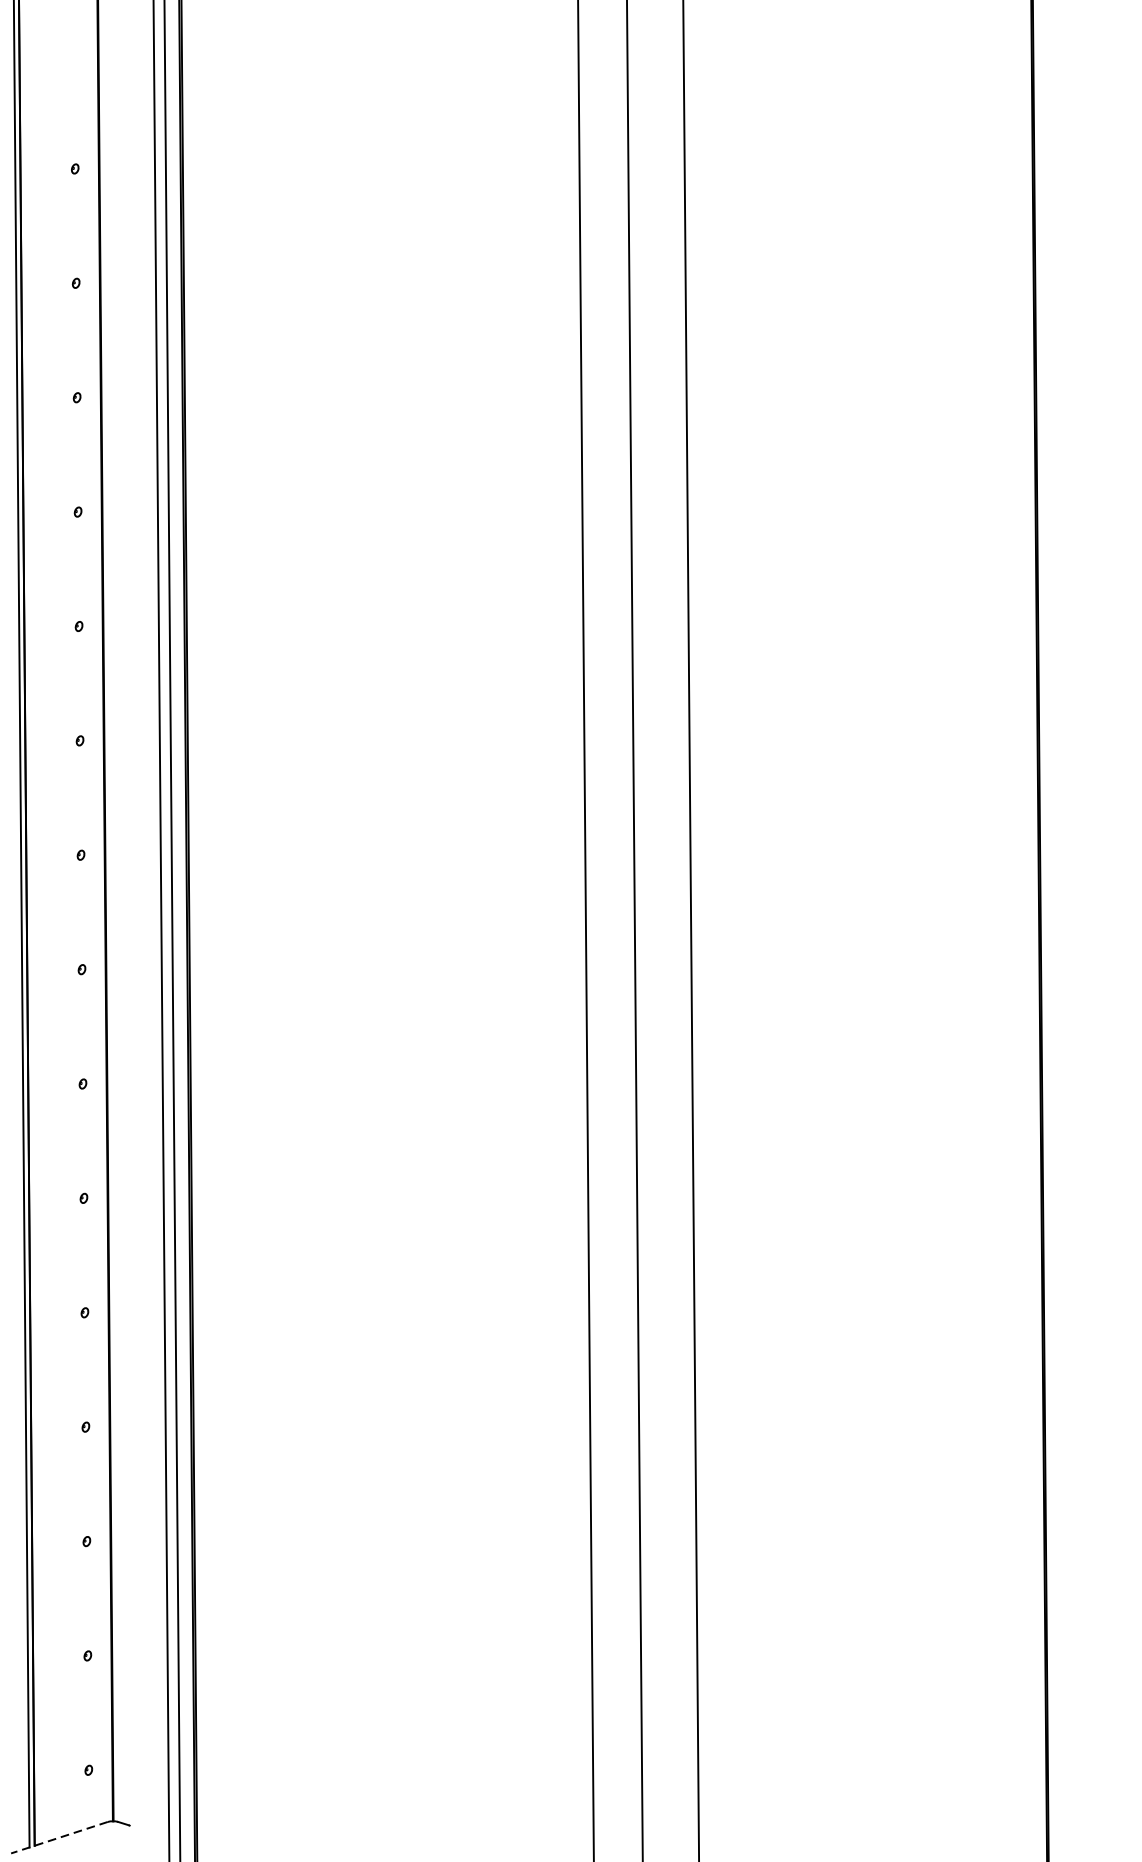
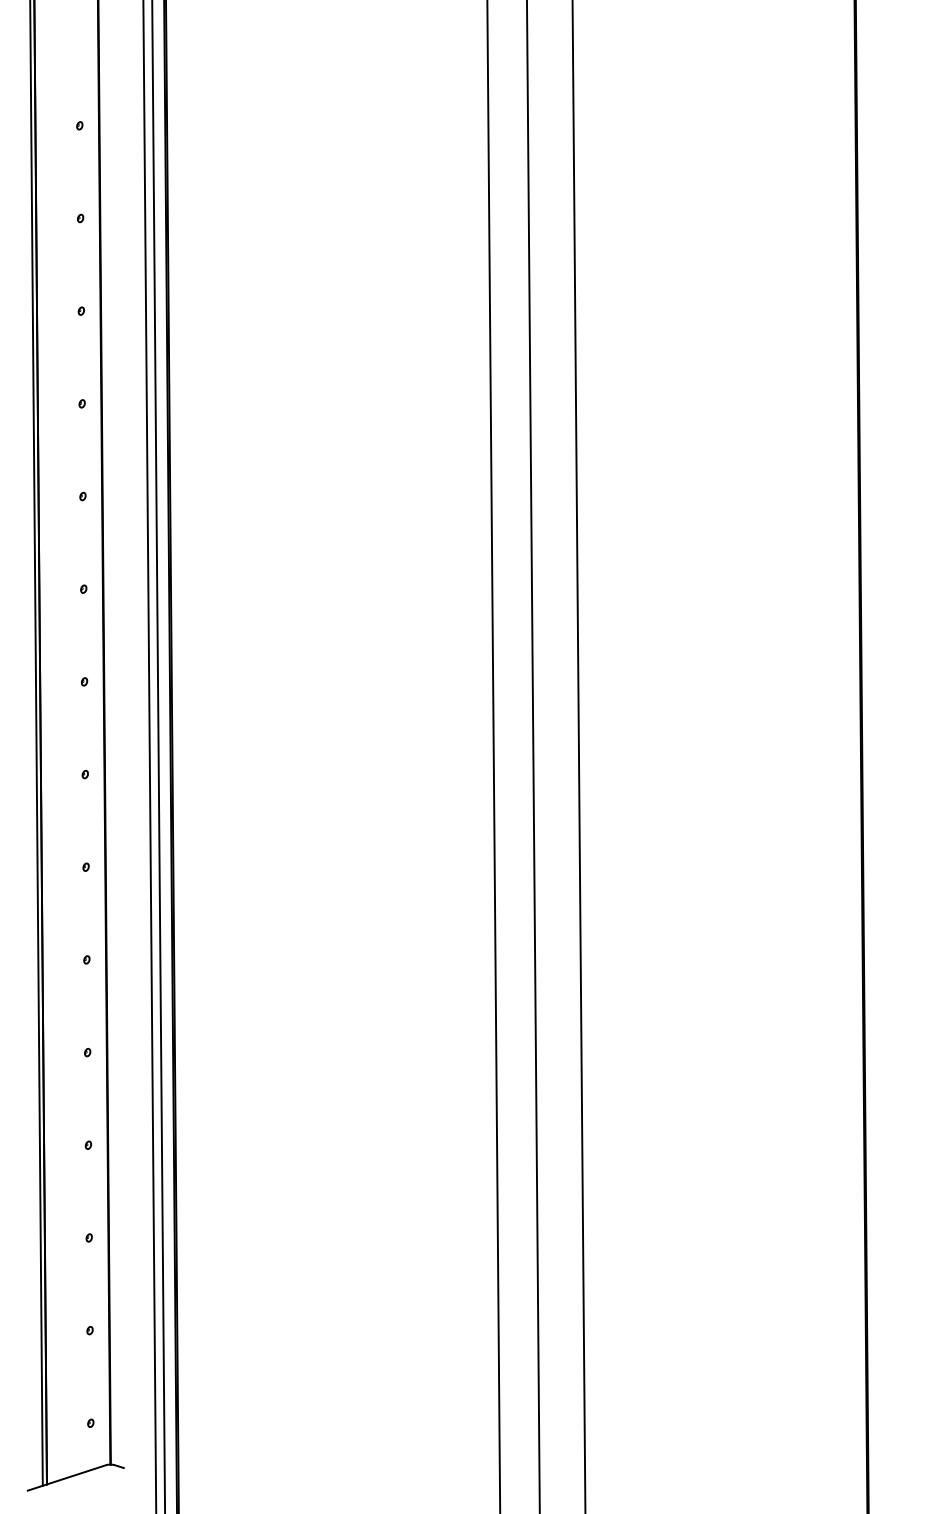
line: (58, 1838) -> (66, 1478), dashed -> solid

